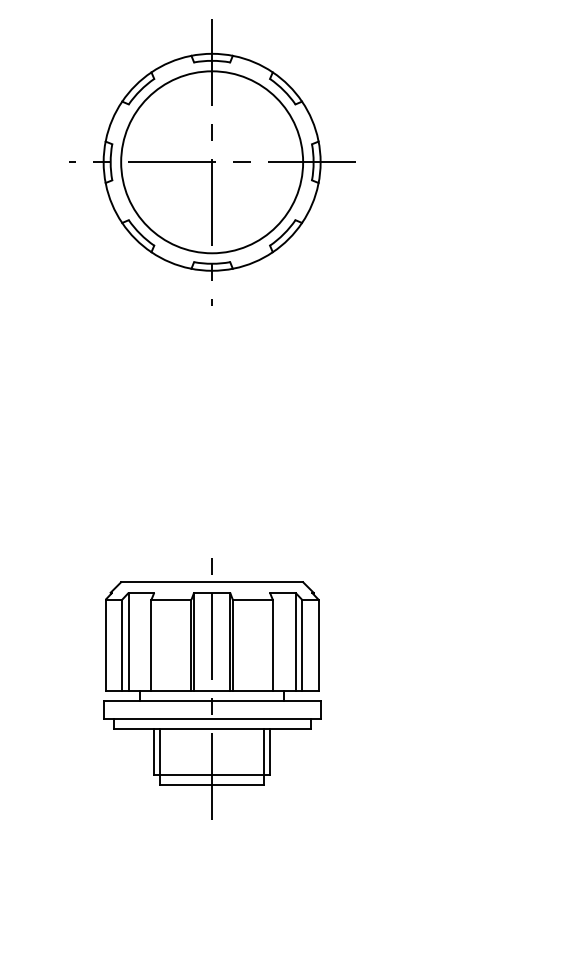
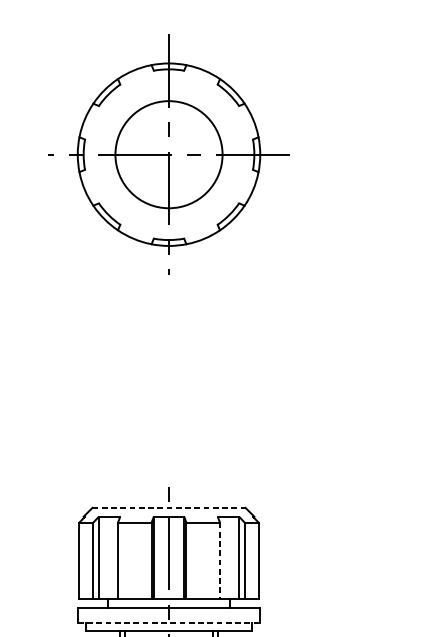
circle: (212, 162) -> (169, 154), size x0.7
line: (212, 582) -> (169, 508), solid -> dashed
line: (272, 645) -> (219, 561), solid -> dashed
line: (212, 718) -> (169, 622), solid -> dashed

